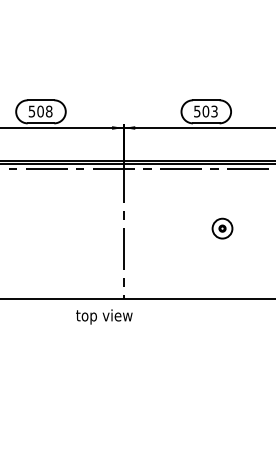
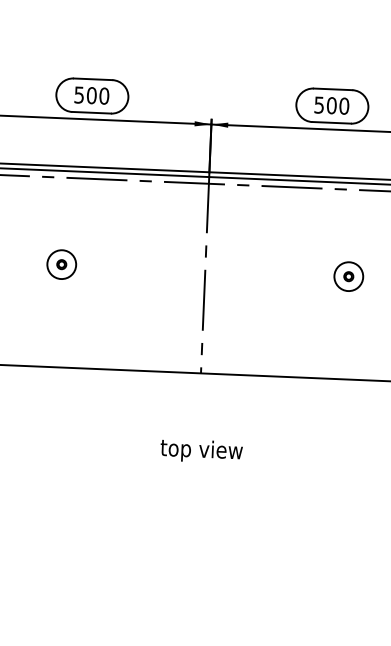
text: (48, 111) -> (103, 96), 508 -> 500
text: (214, 111) -> (344, 106), 503 -> 500
part: (24, 228) -> (61, 264), added
text: (104, 316) -> (201, 450), moved

